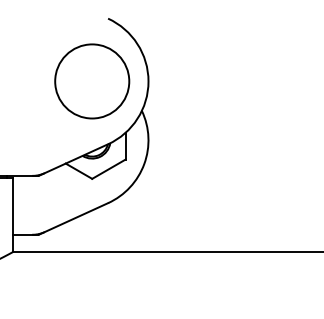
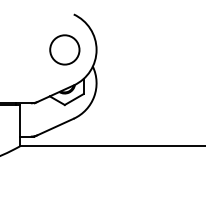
circle: (91, 80) -> (64, 49), size x0.7

